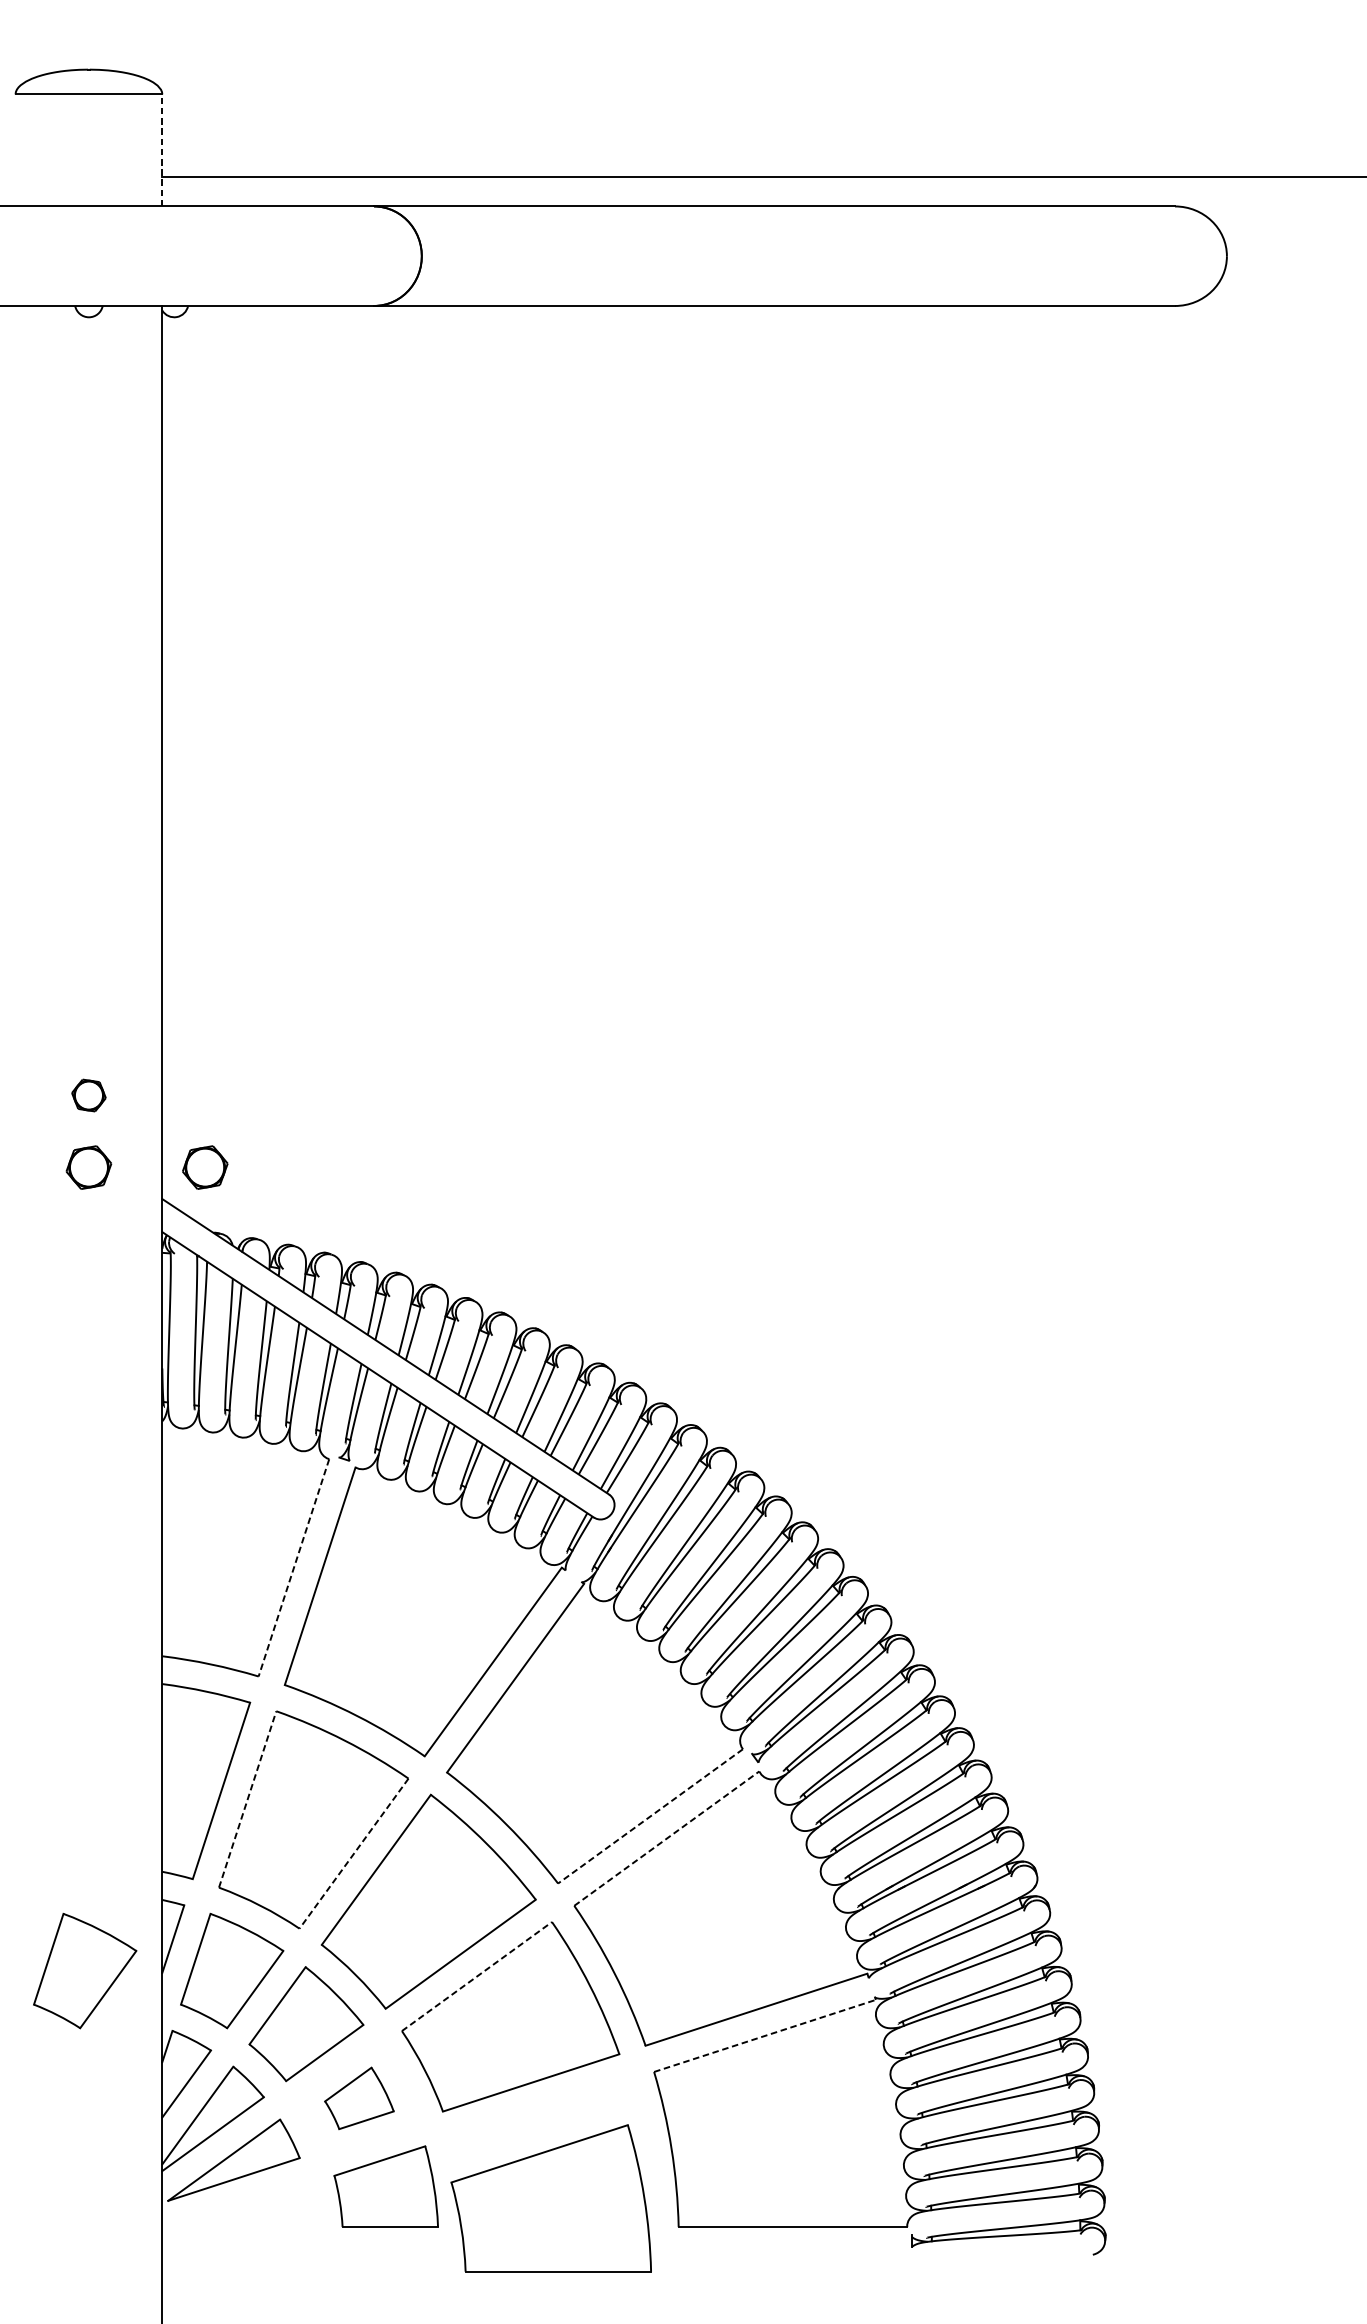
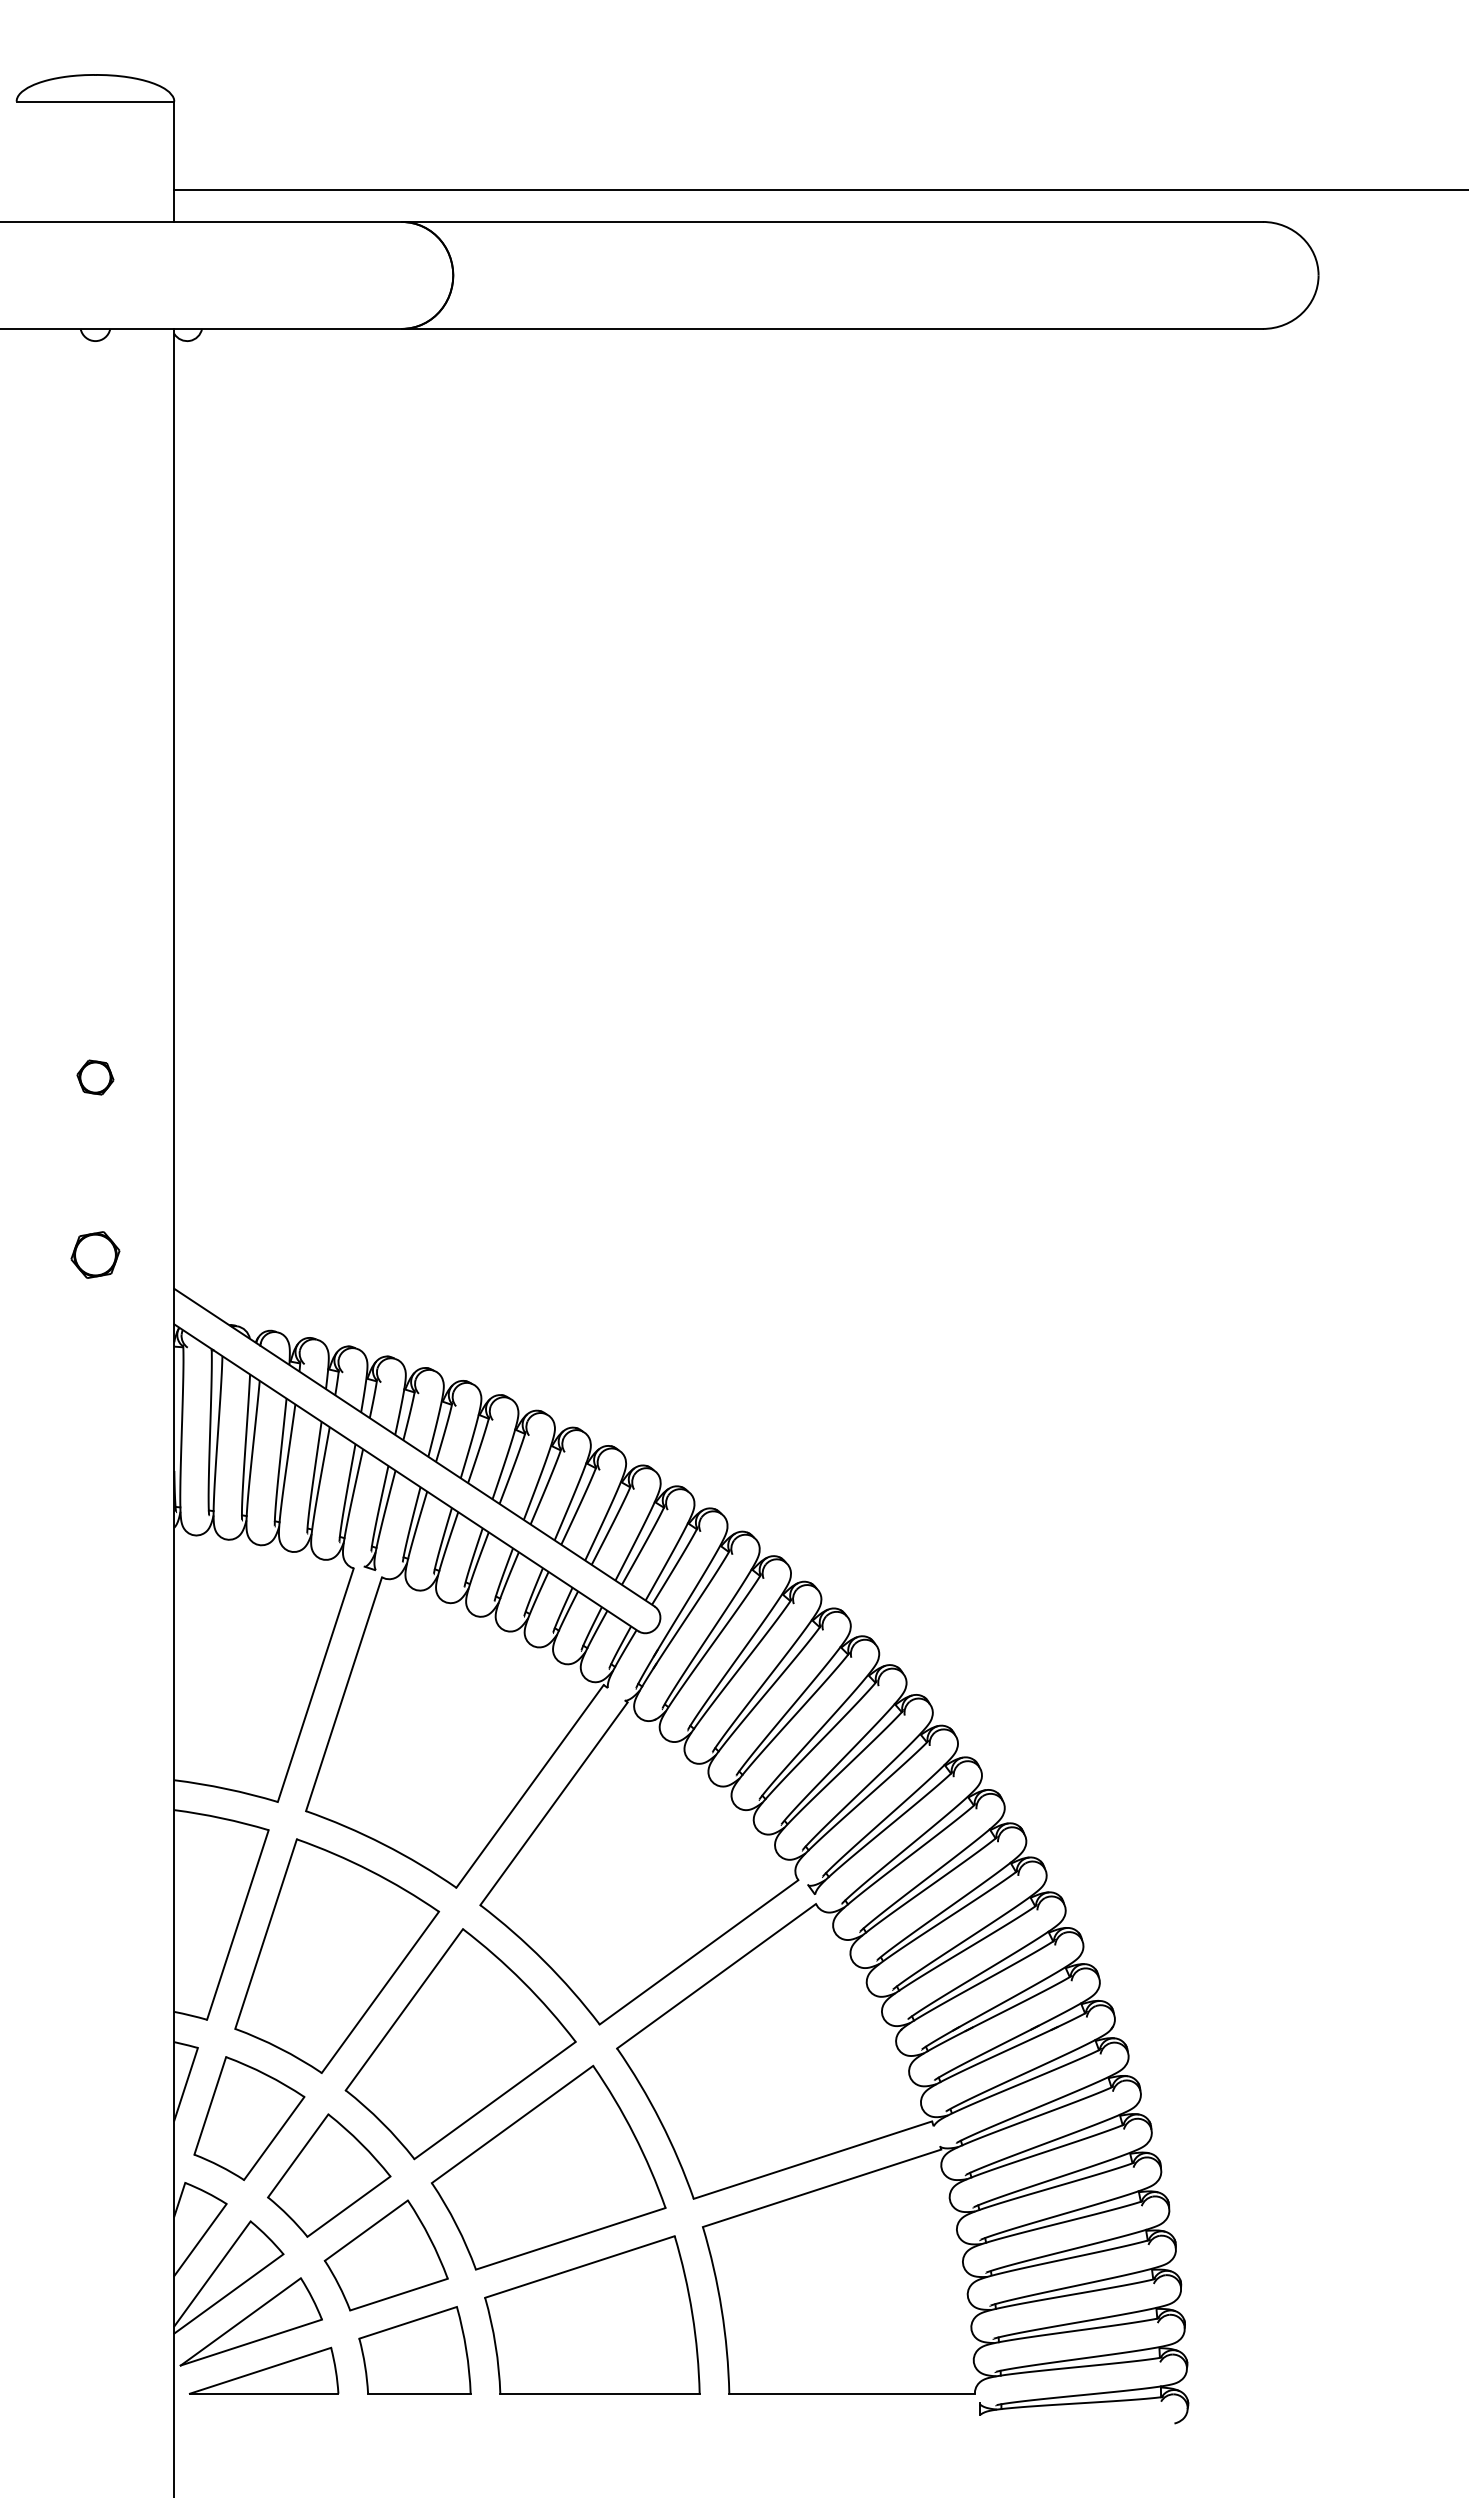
line: (162, 150) -> (174, 161), dashed -> solid
part: (88, 1095) -> (95, 1077), moved
part: (205, 1167) -> (220, 1254), removed
line: (293, 1568) -> (315, 1685), dashed -> solid
line: (248, 1799) -> (266, 1934), dashed -> solid
line: (650, 1816) -> (699, 1952), dashed -> solid
line: (666, 1838) -> (716, 1976), dashed -> solid
line: (354, 1853) -> (380, 1992), dashed -> solid
part: (85, 1970) -> (91, 2118), removed
line: (476, 1976) -> (512, 2124), dashed -> solid
line: (765, 2036) -> (822, 2188), dashed -> solid
part: (358, 2098) -> (385, 2255), size x1.67
part: (551, 2198) -> (592, 2314), moved
part: (245, 2205) -> (263, 2370), added

